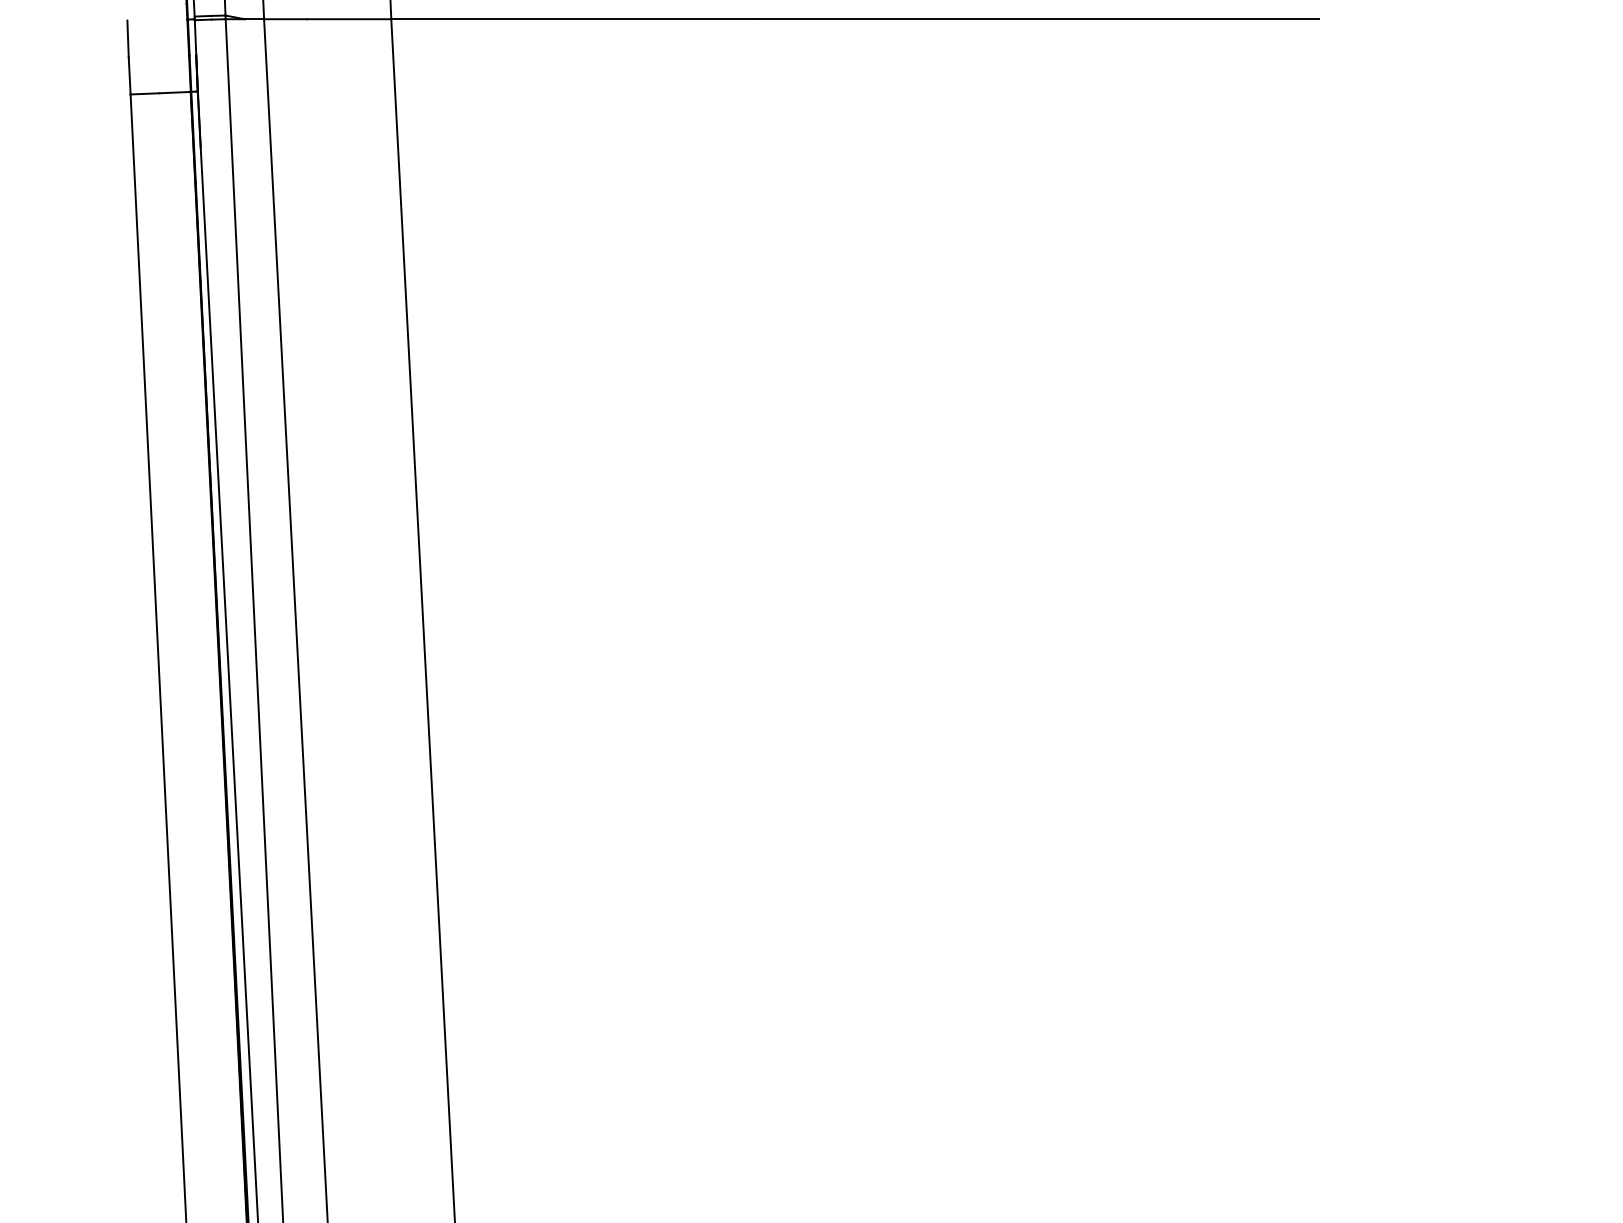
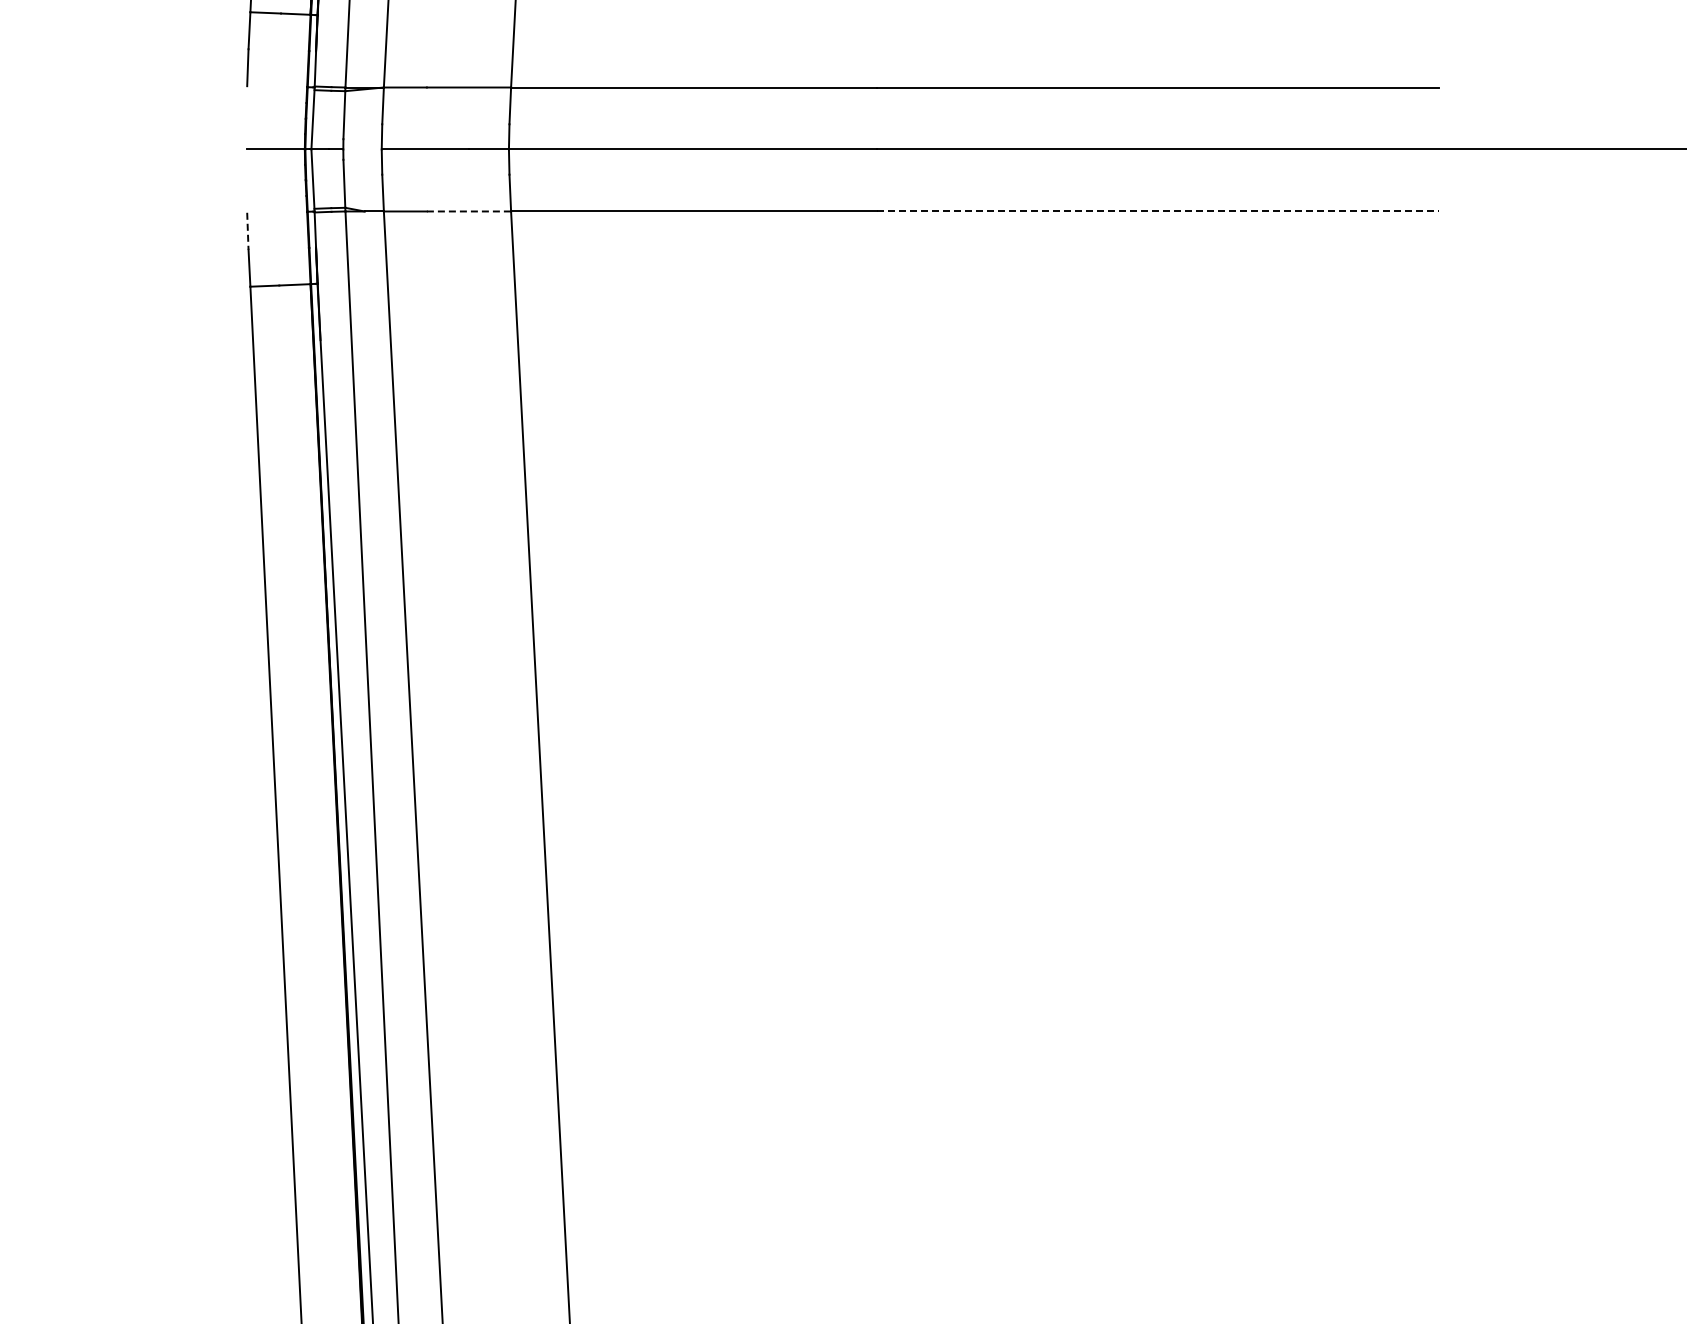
line: (349, 19) -> (469, 211), solid -> dashed
line: (1038, 19) -> (1158, 211), solid -> dashed
line: (127, 39) -> (247, 231), solid -> dashed

